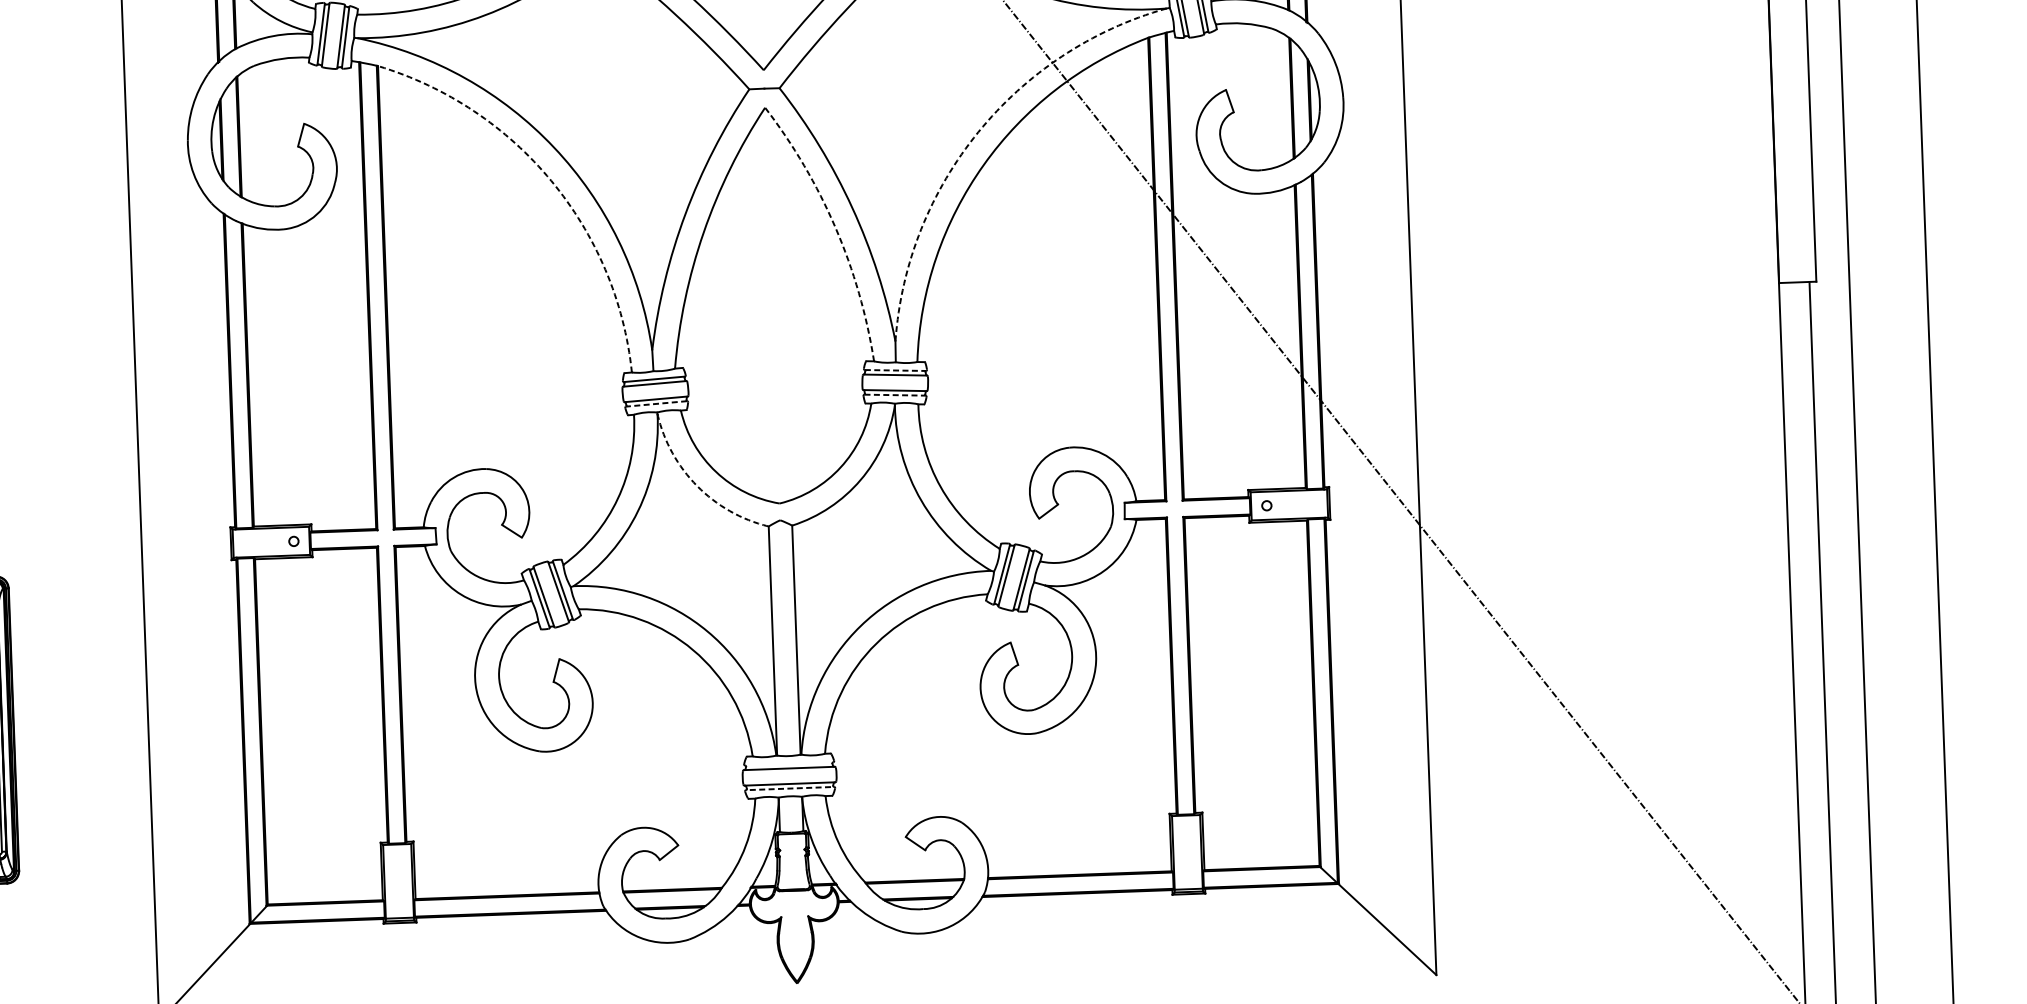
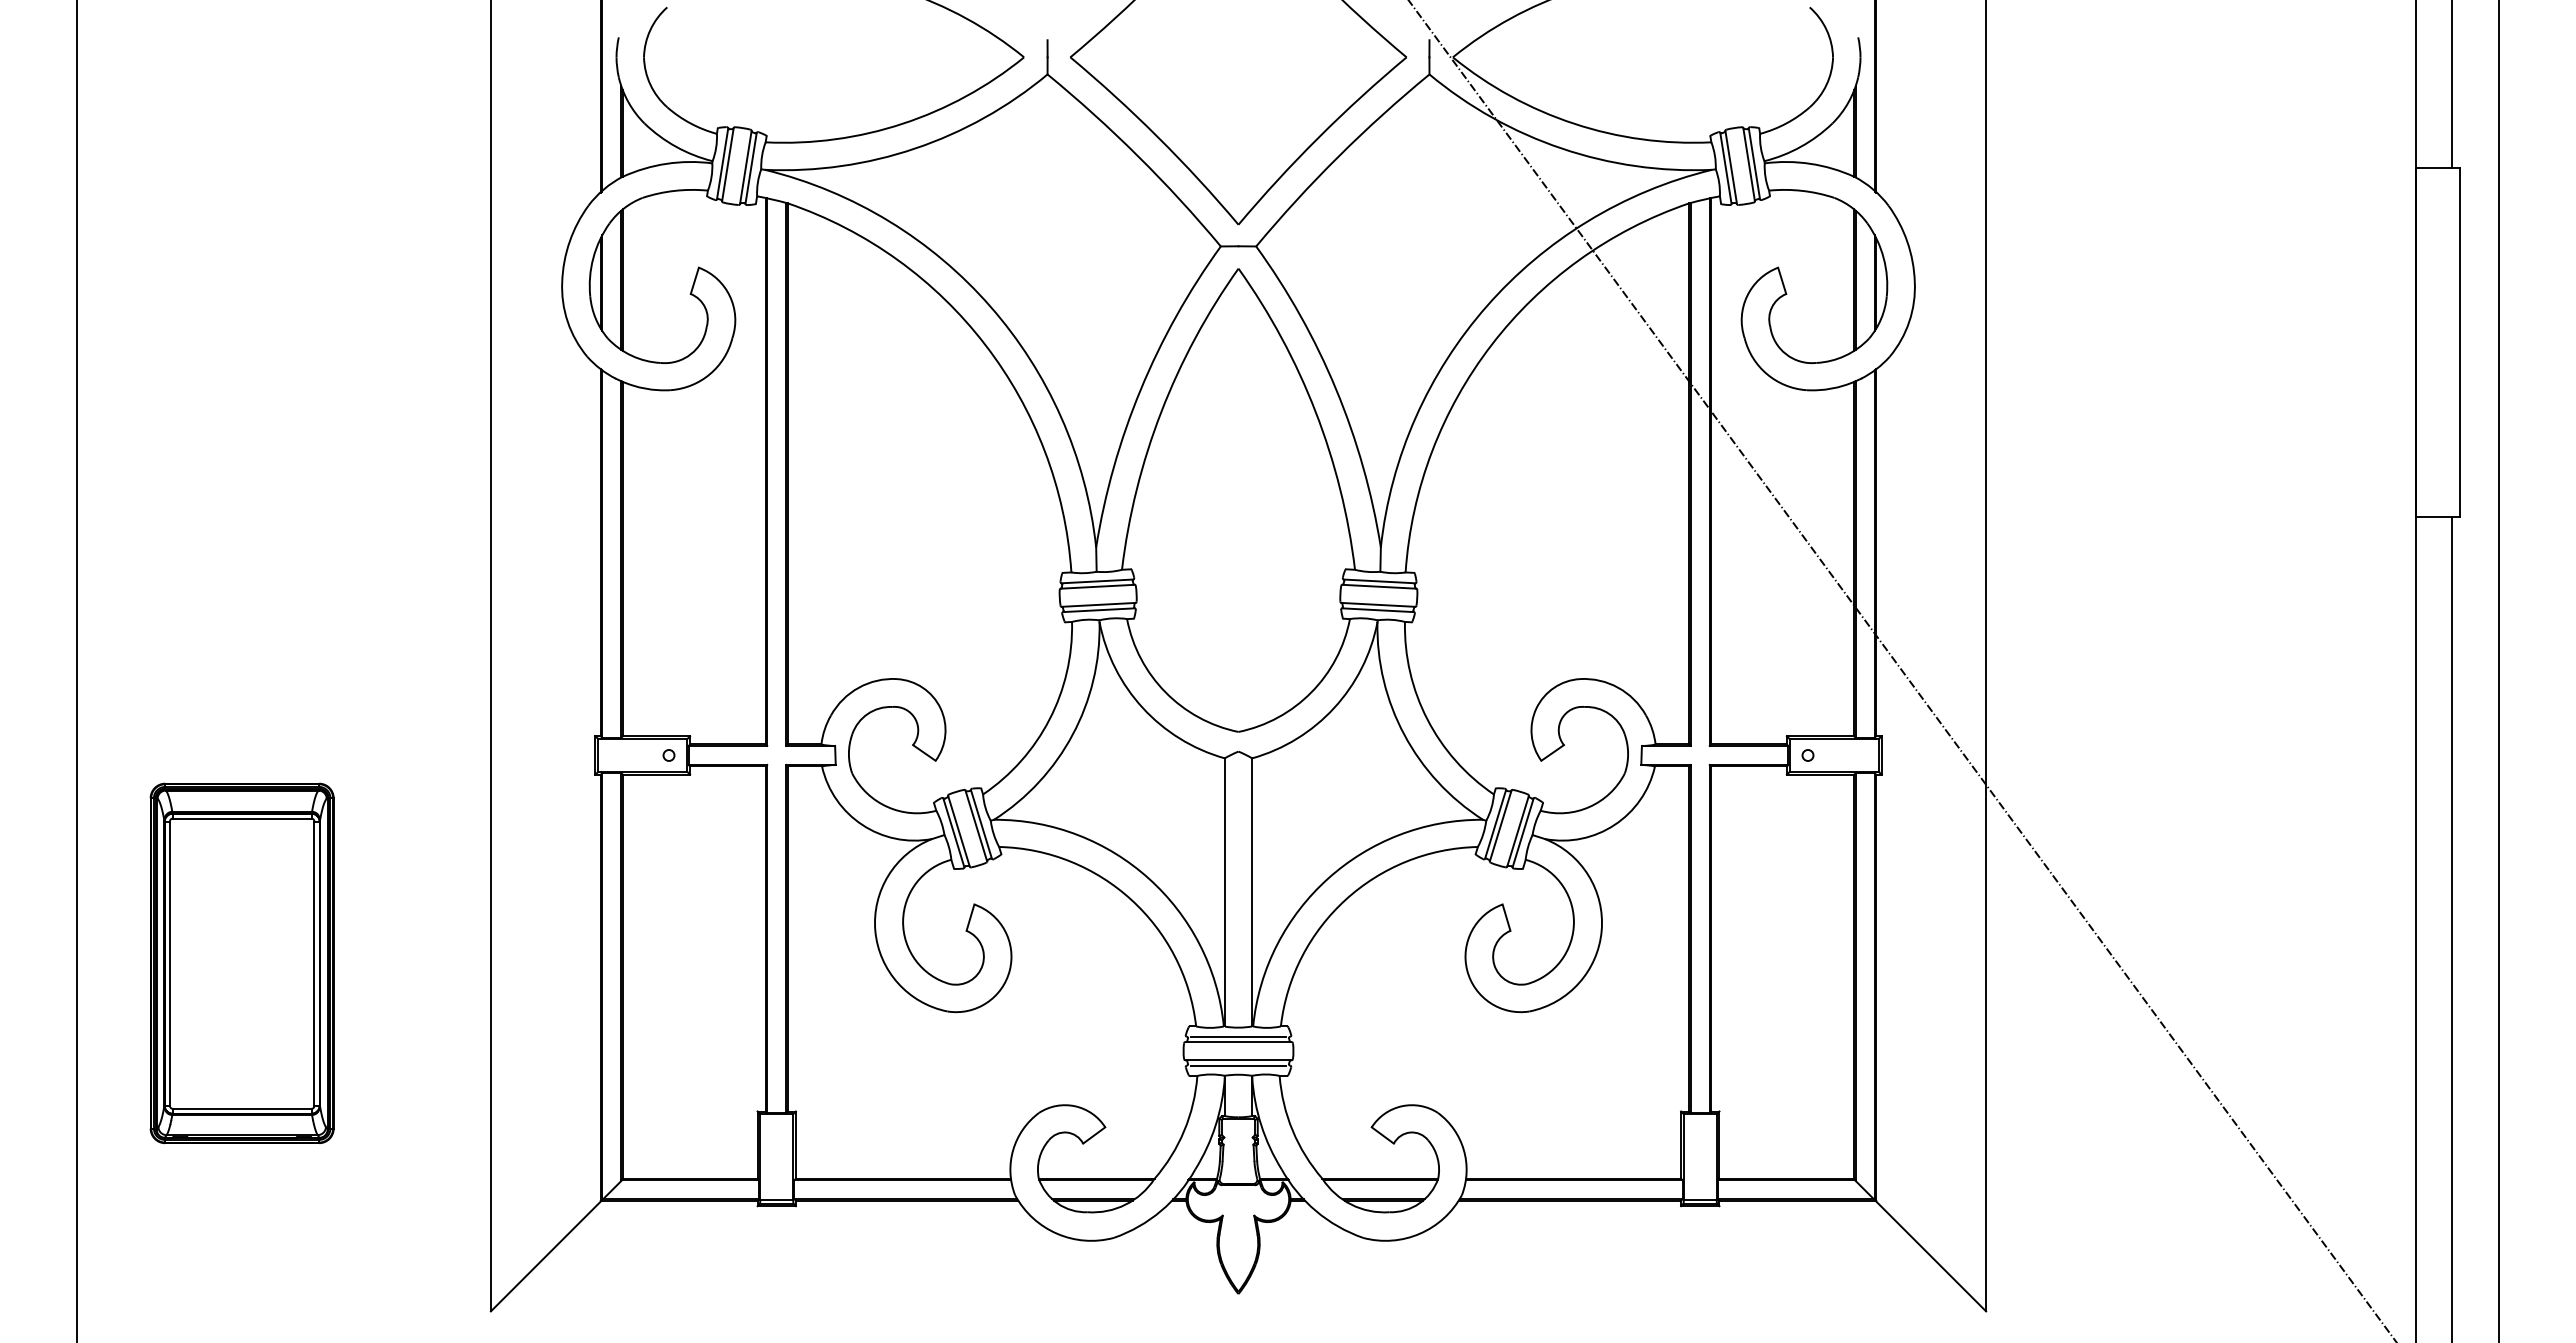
arc: (978, 132) -> (1486, 306), dashed -> solid
arc: (551, 181) -> (985, 345), dashed -> solid
arc: (835, 227) -> (1315, 411), dashed -> solid
line: (895, 370) -> (1379, 581), dashed -> solid
line: (895, 395) -> (1378, 610), dashed -> solid
line: (656, 404) -> (1098, 610), dashed -> solid
arc: (696, 486) -> (1142, 708), dashed -> solid
line: (789, 763) -> (1238, 1036), added
line: (790, 788) -> (1238, 1065), dashed -> solid

